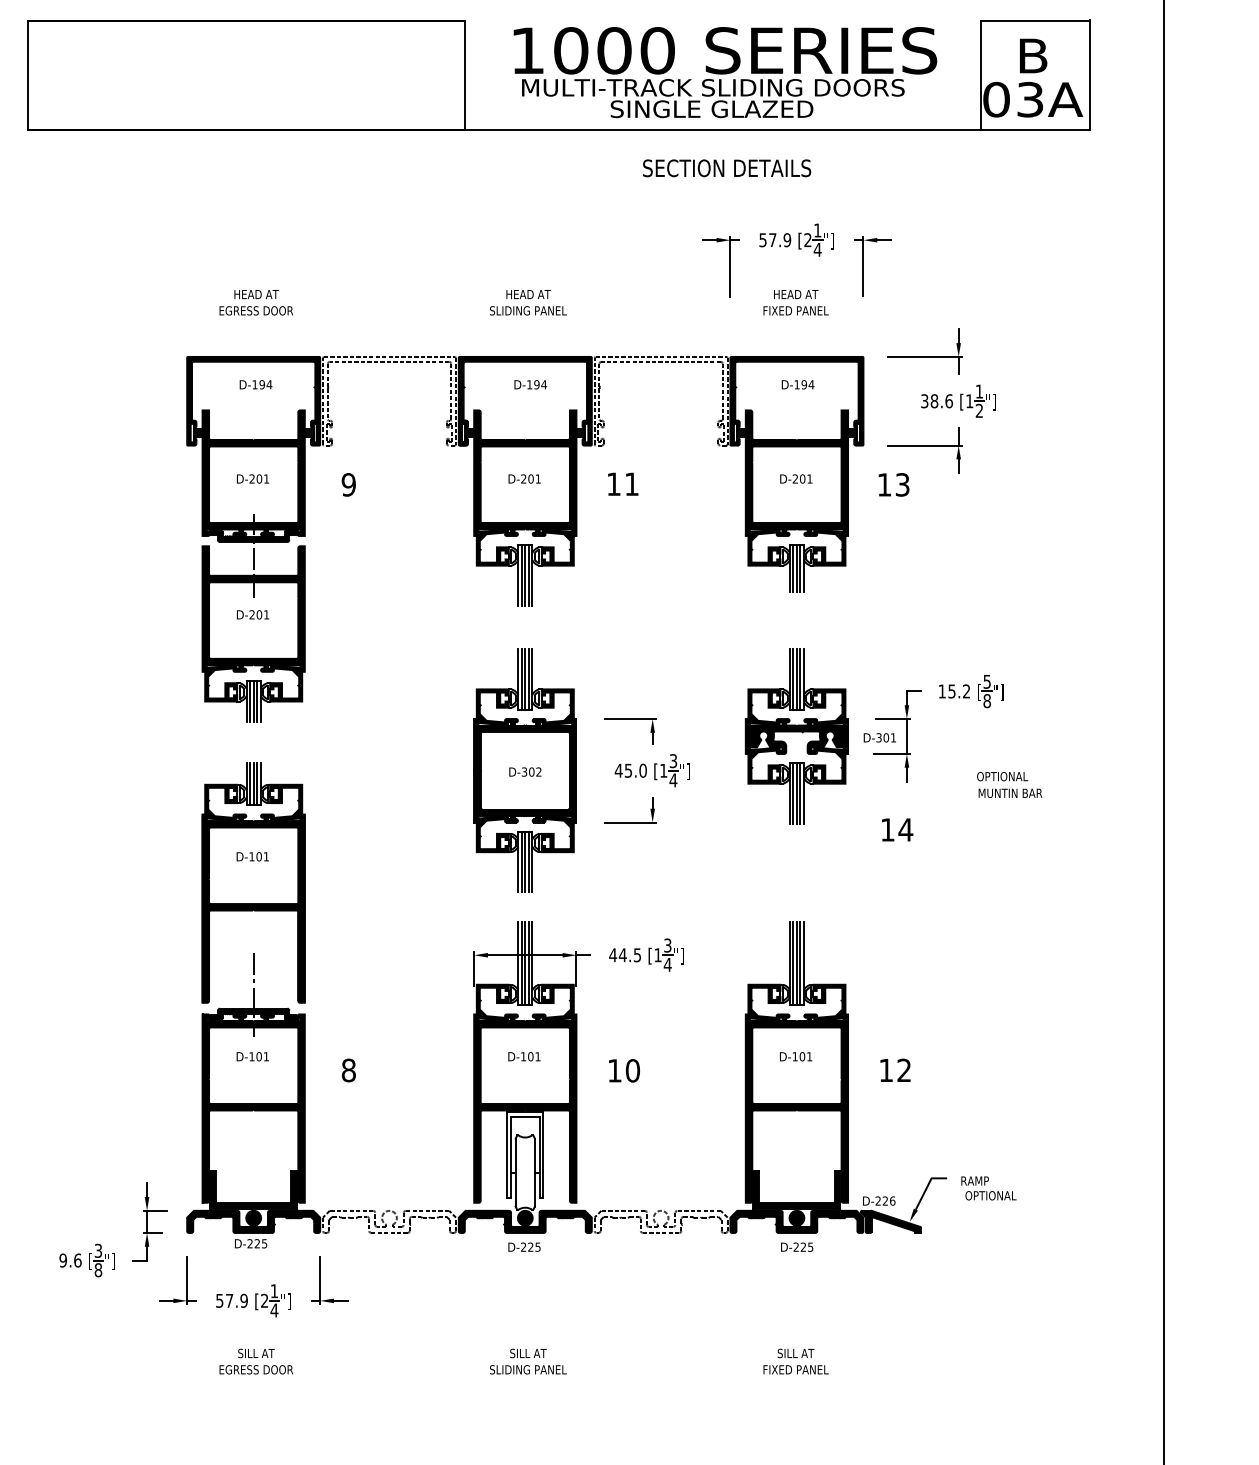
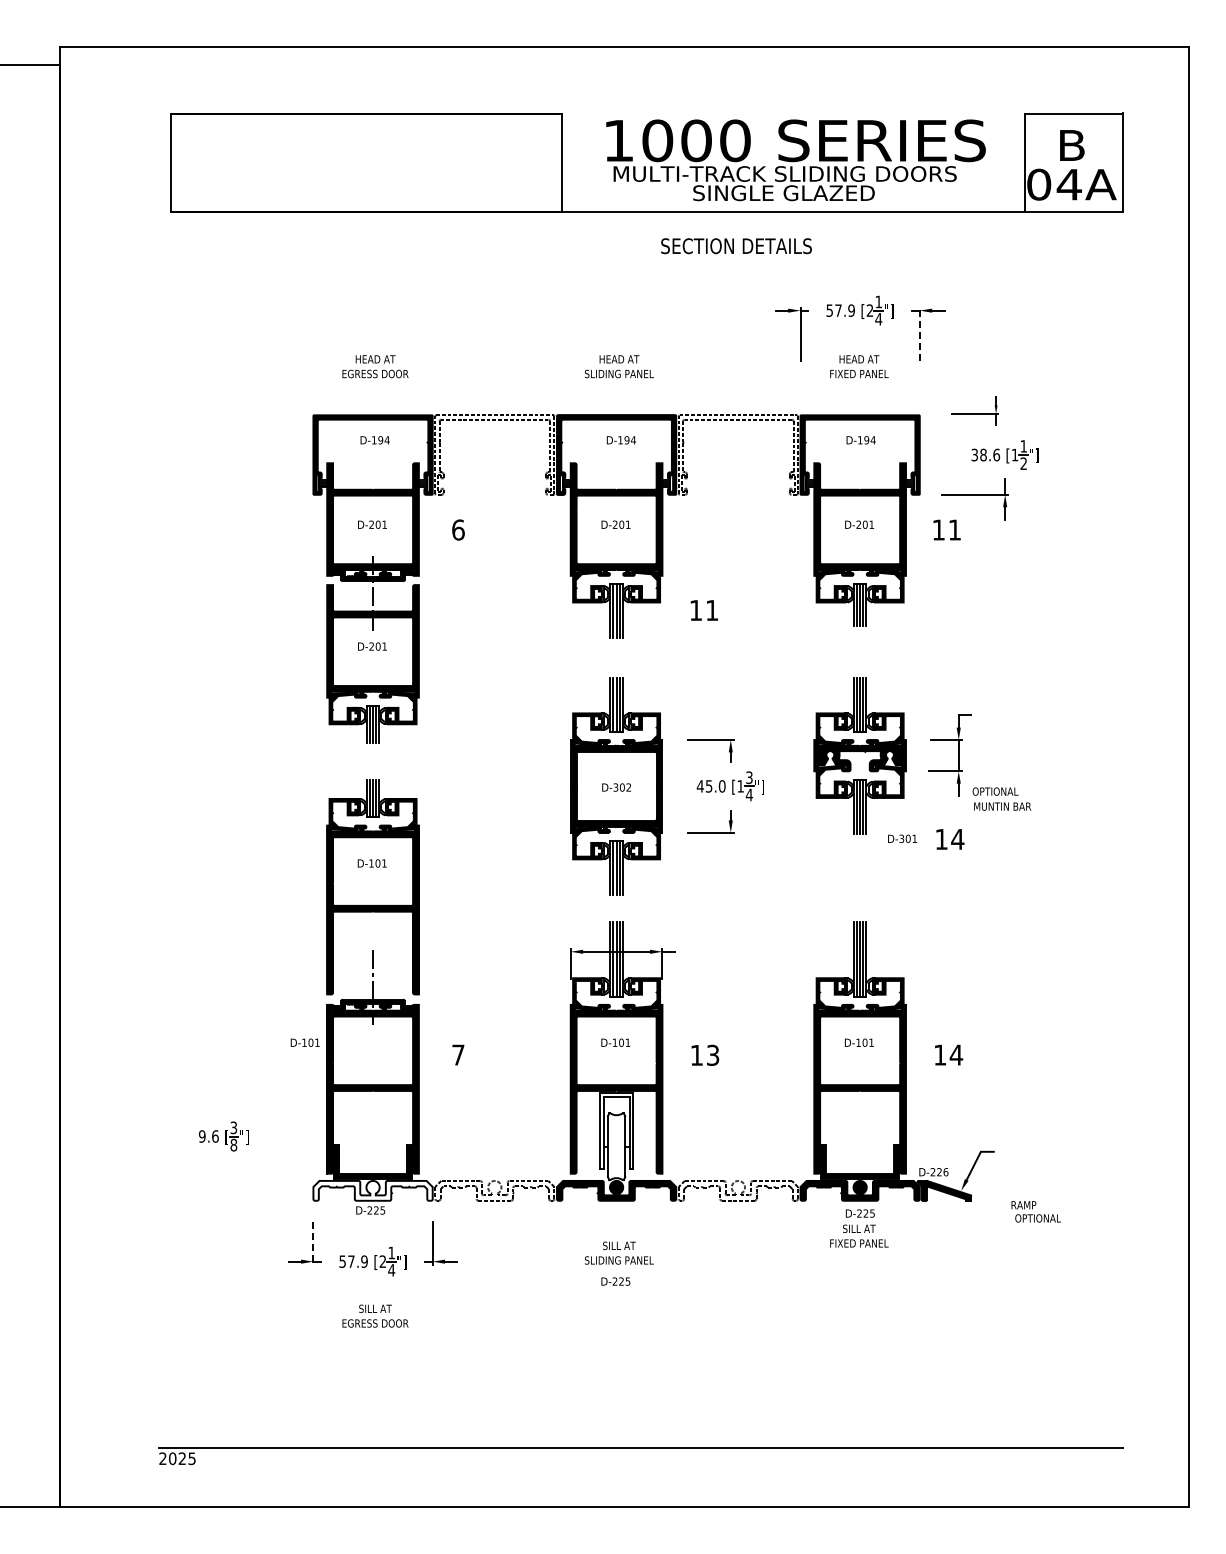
text: (1029, 99) -> (1068, 184), 03A -> 04A
text: (727, 168) -> (736, 246), moved
line: (863, 266) -> (919, 334), solid -> dashed
part: (924, 351) -> (974, 410), size x0.7
text: (348, 484) -> (458, 529), 9 -> 6
text: (622, 484) -> (703, 610), moved
text: (902, 484) -> (954, 529), 13 -> 11
part: (971, 691) -> (1016, 715), removed
text: (879, 737) -> (902, 838), moved
text: (1009, 784) -> (1001, 798), moved
part: (645, 954) -> (724, 951), removed
text: (251, 1056) -> (304, 1042), moved
text: (348, 1069) -> (458, 1054), 8 -> 7
text: (632, 1069) -> (712, 1054), 10 -> 13
text: (904, 1069) -> (956, 1054), 12 -> 14
text: (988, 1188) -> (1035, 1211), moved
part: (149, 1221) -> (279, 1190), removed
fill: (253, 1221) -> (372, 1190), removed
text: (524, 1247) -> (615, 1281), moved
part: (86, 1260) -> (223, 1136), moved
line: (187, 1280) -> (313, 1243), solid -> dashed
text: (528, 1360) -> (619, 1252), moved
text: (796, 1360) -> (859, 1235), moved

